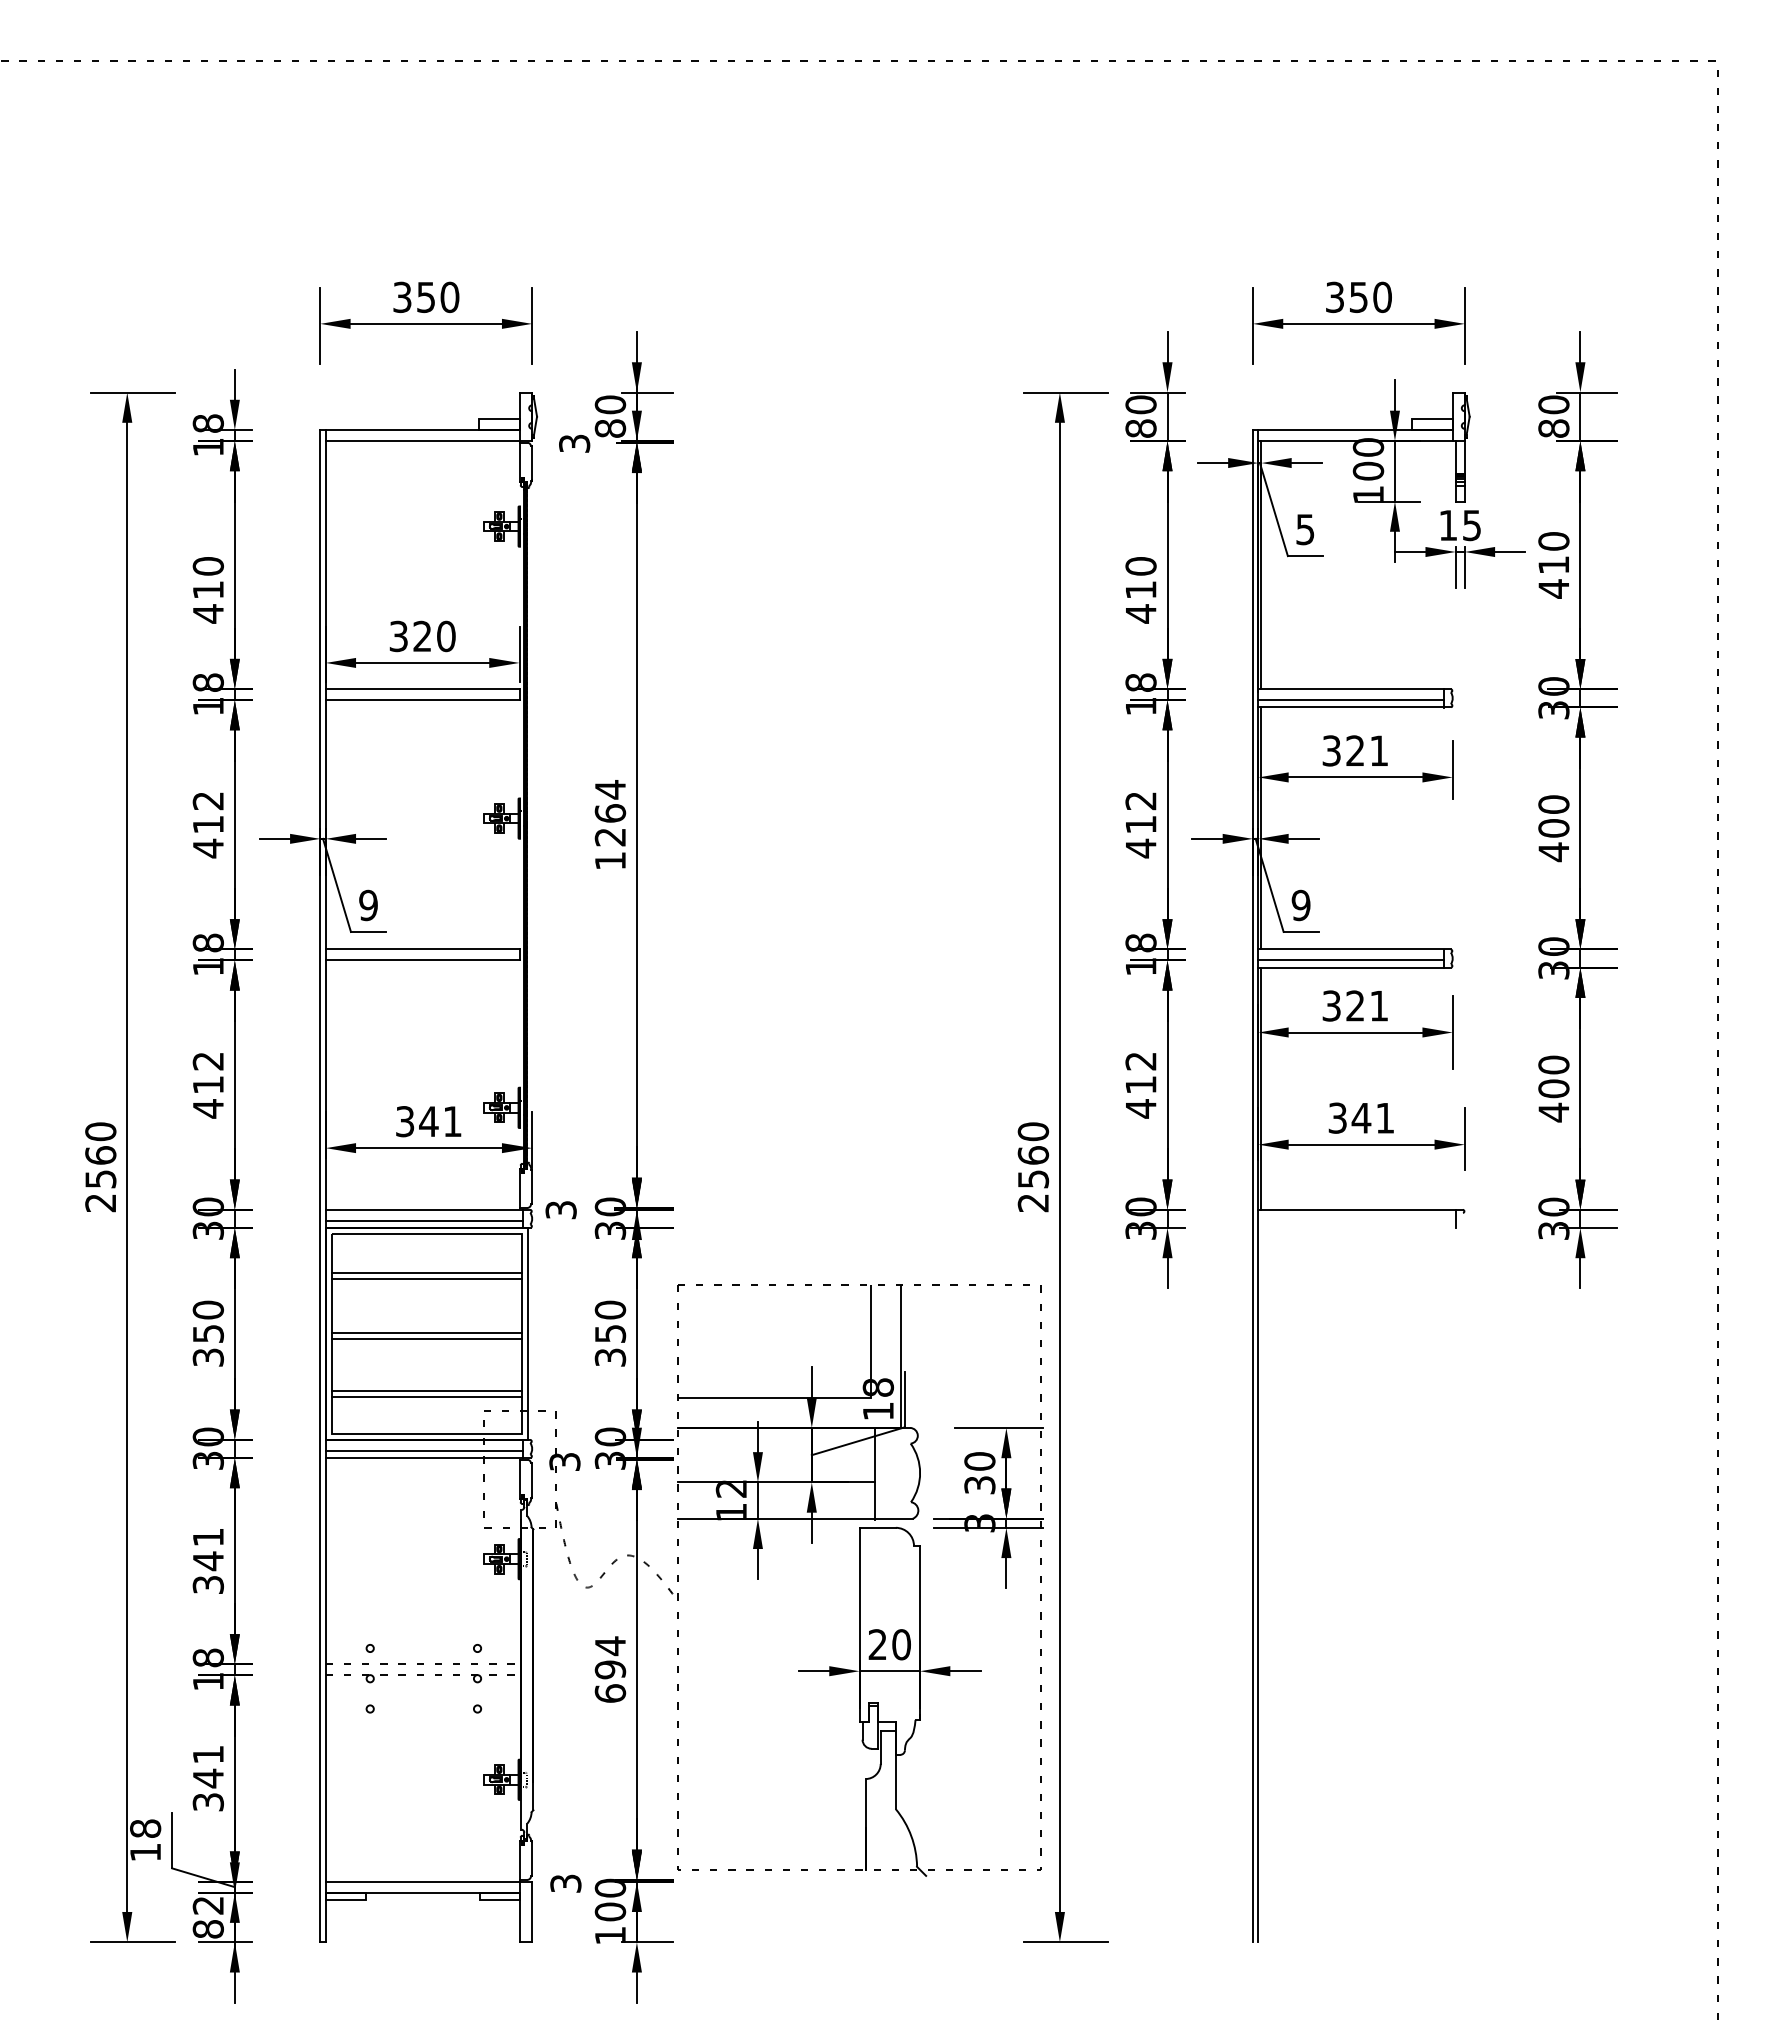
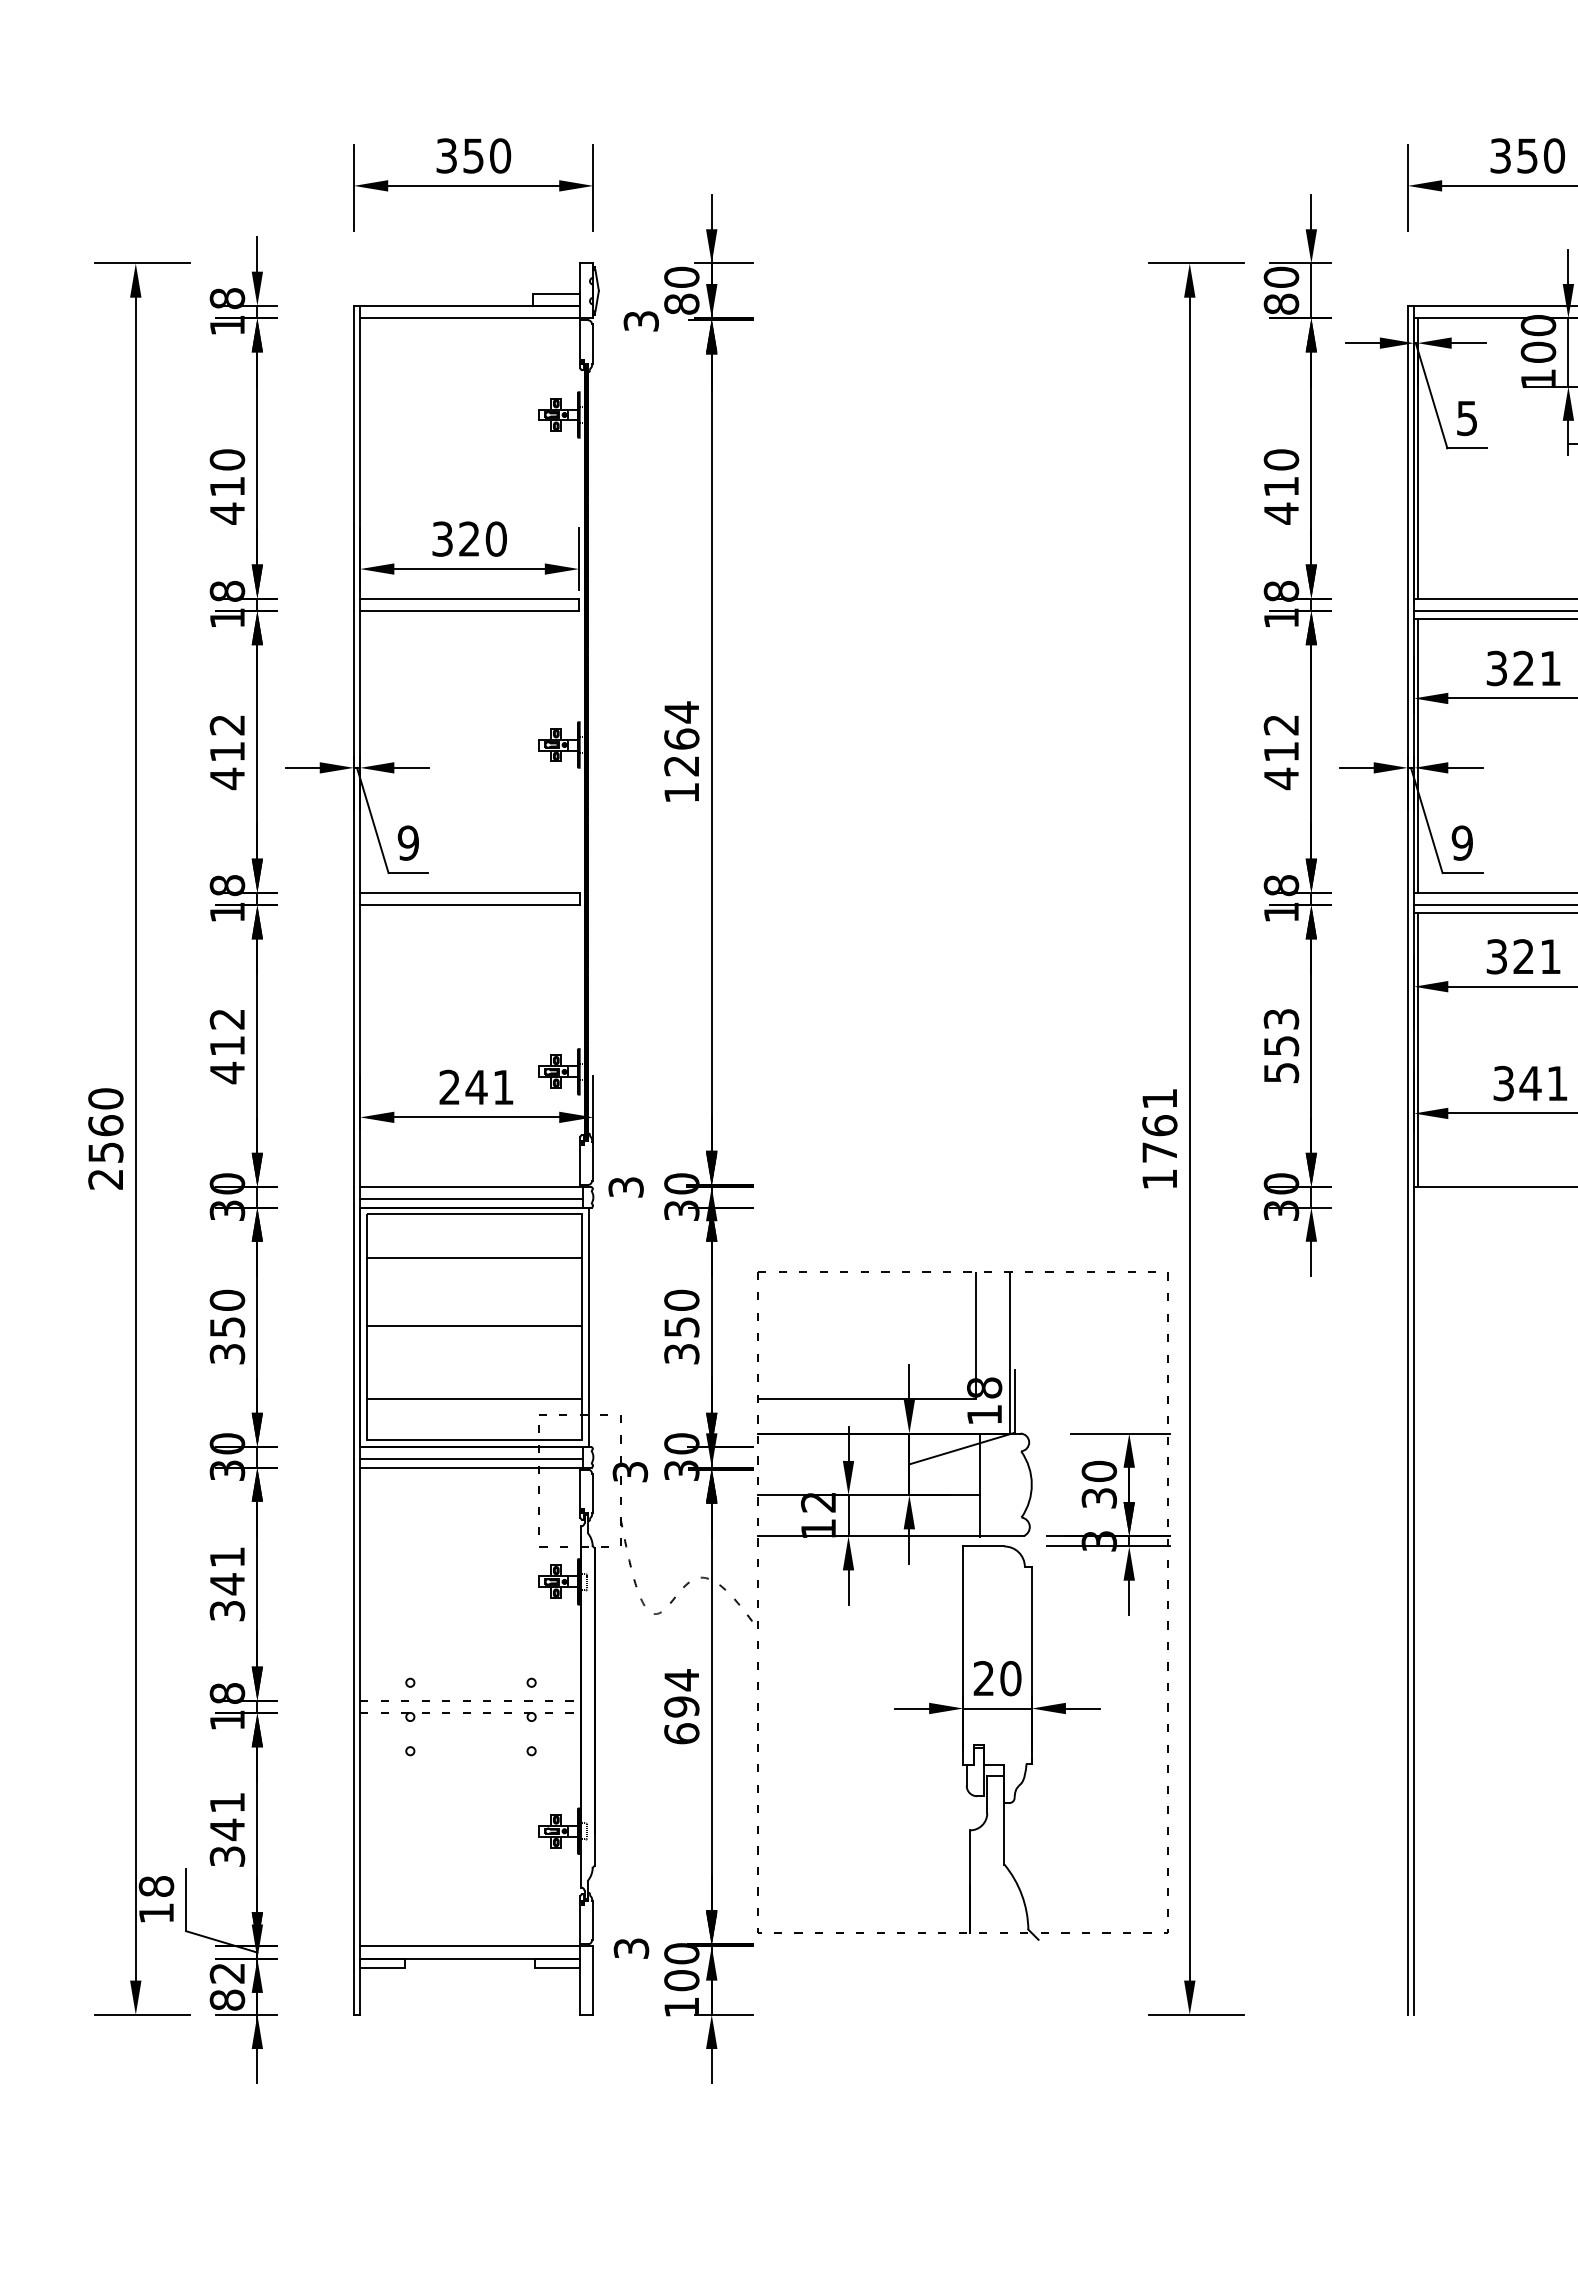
text: (1140, 1085) -> (1280, 1046), 412 -> 553
text: (405, 1121) -> (450, 1087), 341 -> 241
text: (1033, 1167) -> (1159, 1139), 2560 -> 1761
line: (426, 1278) -> (473, 1264), removed
line: (426, 1339) -> (473, 1333), removed
line: (426, 1391) -> (473, 1392), removed

